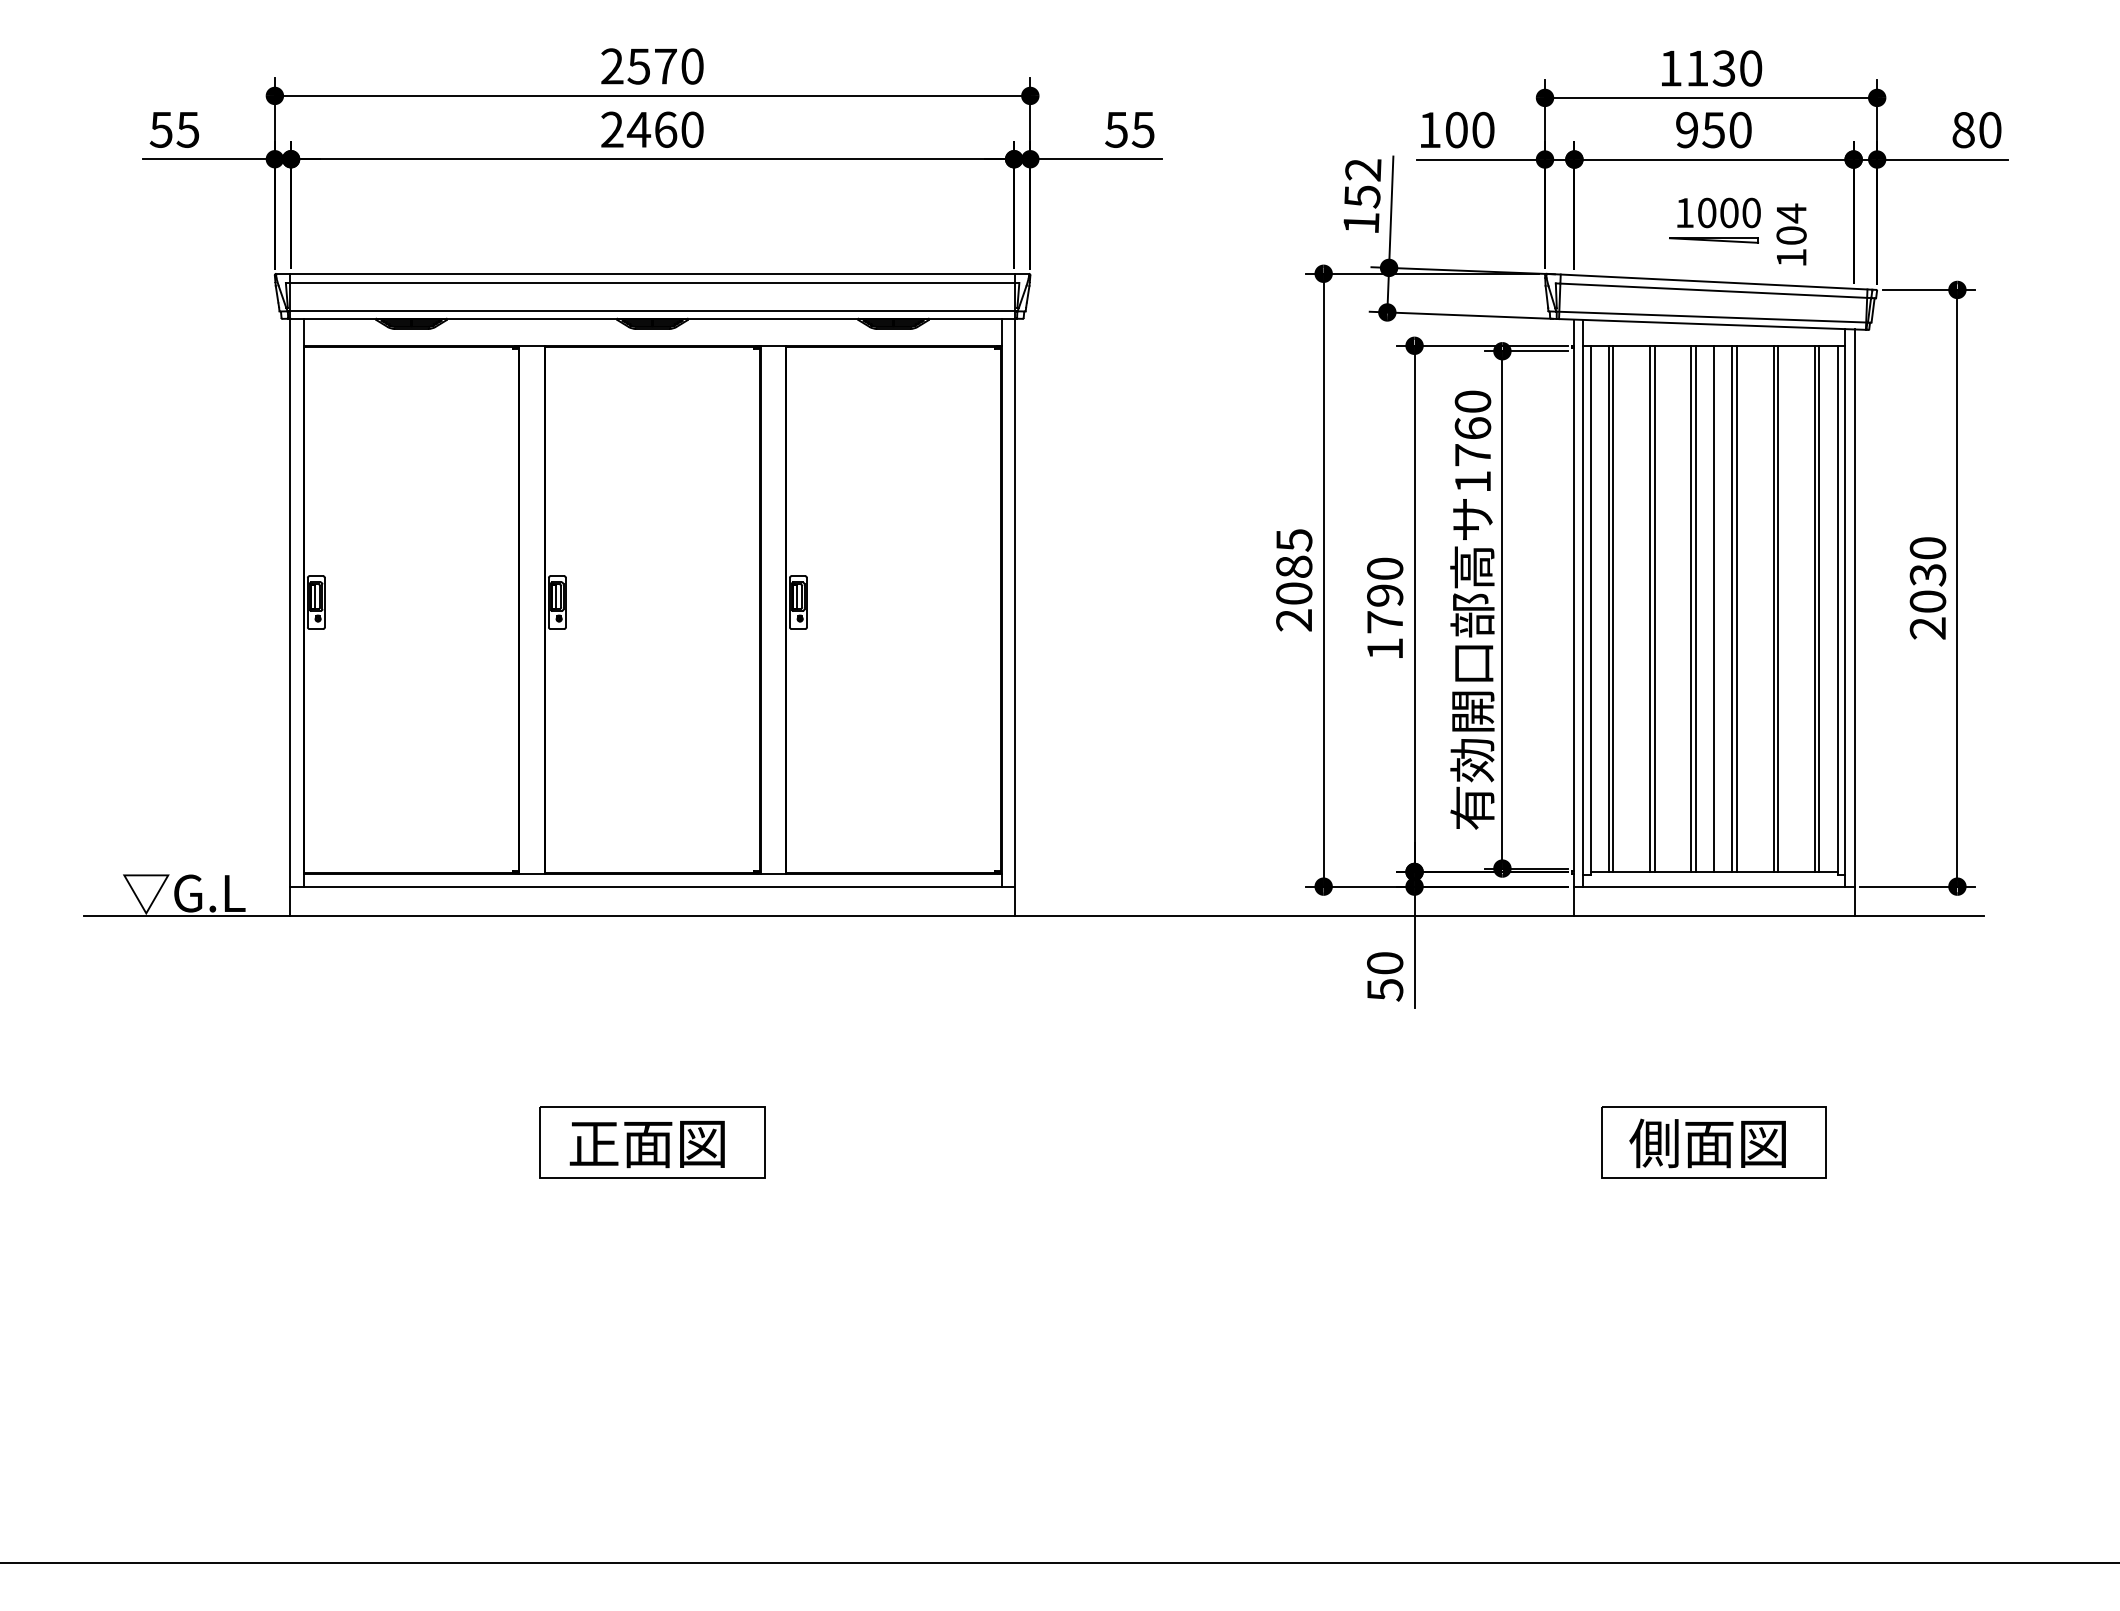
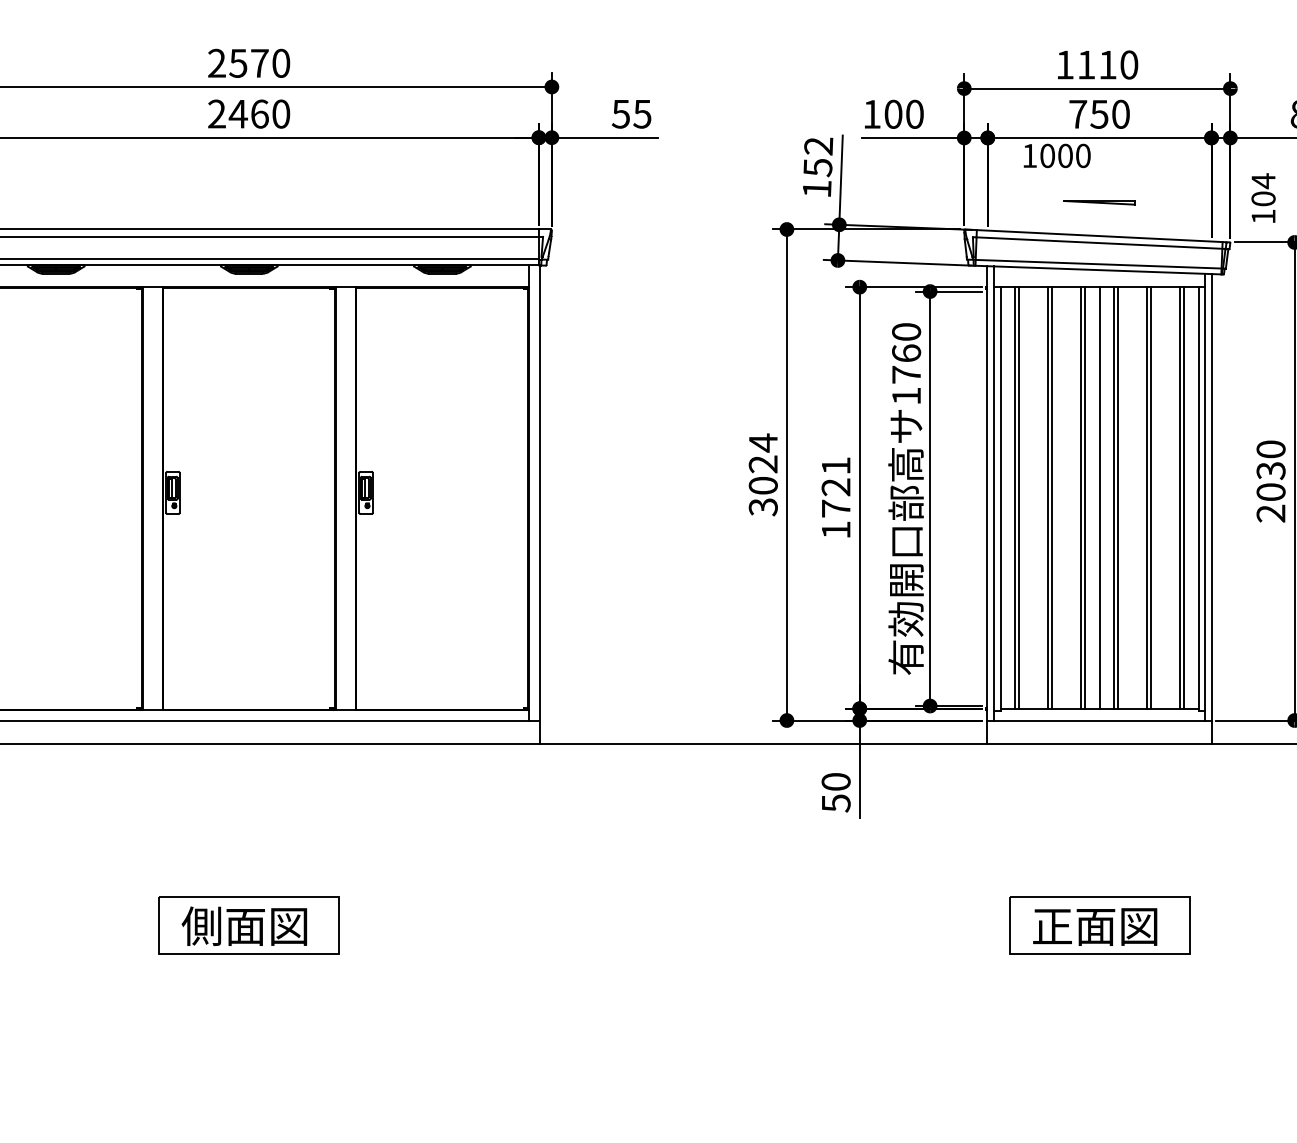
text: (1723, 68) -> (1107, 65), 1130 -> 1110
text: (1687, 129) -> (1078, 113), 950 -> 750
text: (1718, 212) -> (1056, 155), moved
text: (1791, 234) -> (1263, 198), moved
text: (1294, 579) -> (763, 474), 2085 -> 3024
text: (1385, 581) -> (836, 476), 1790 -> 1721
text: (593, 1143) -> (201, 926), 正面図 -> 側面図
text: (1654, 1143) -> (1051, 926), 側面図 -> 正面図

